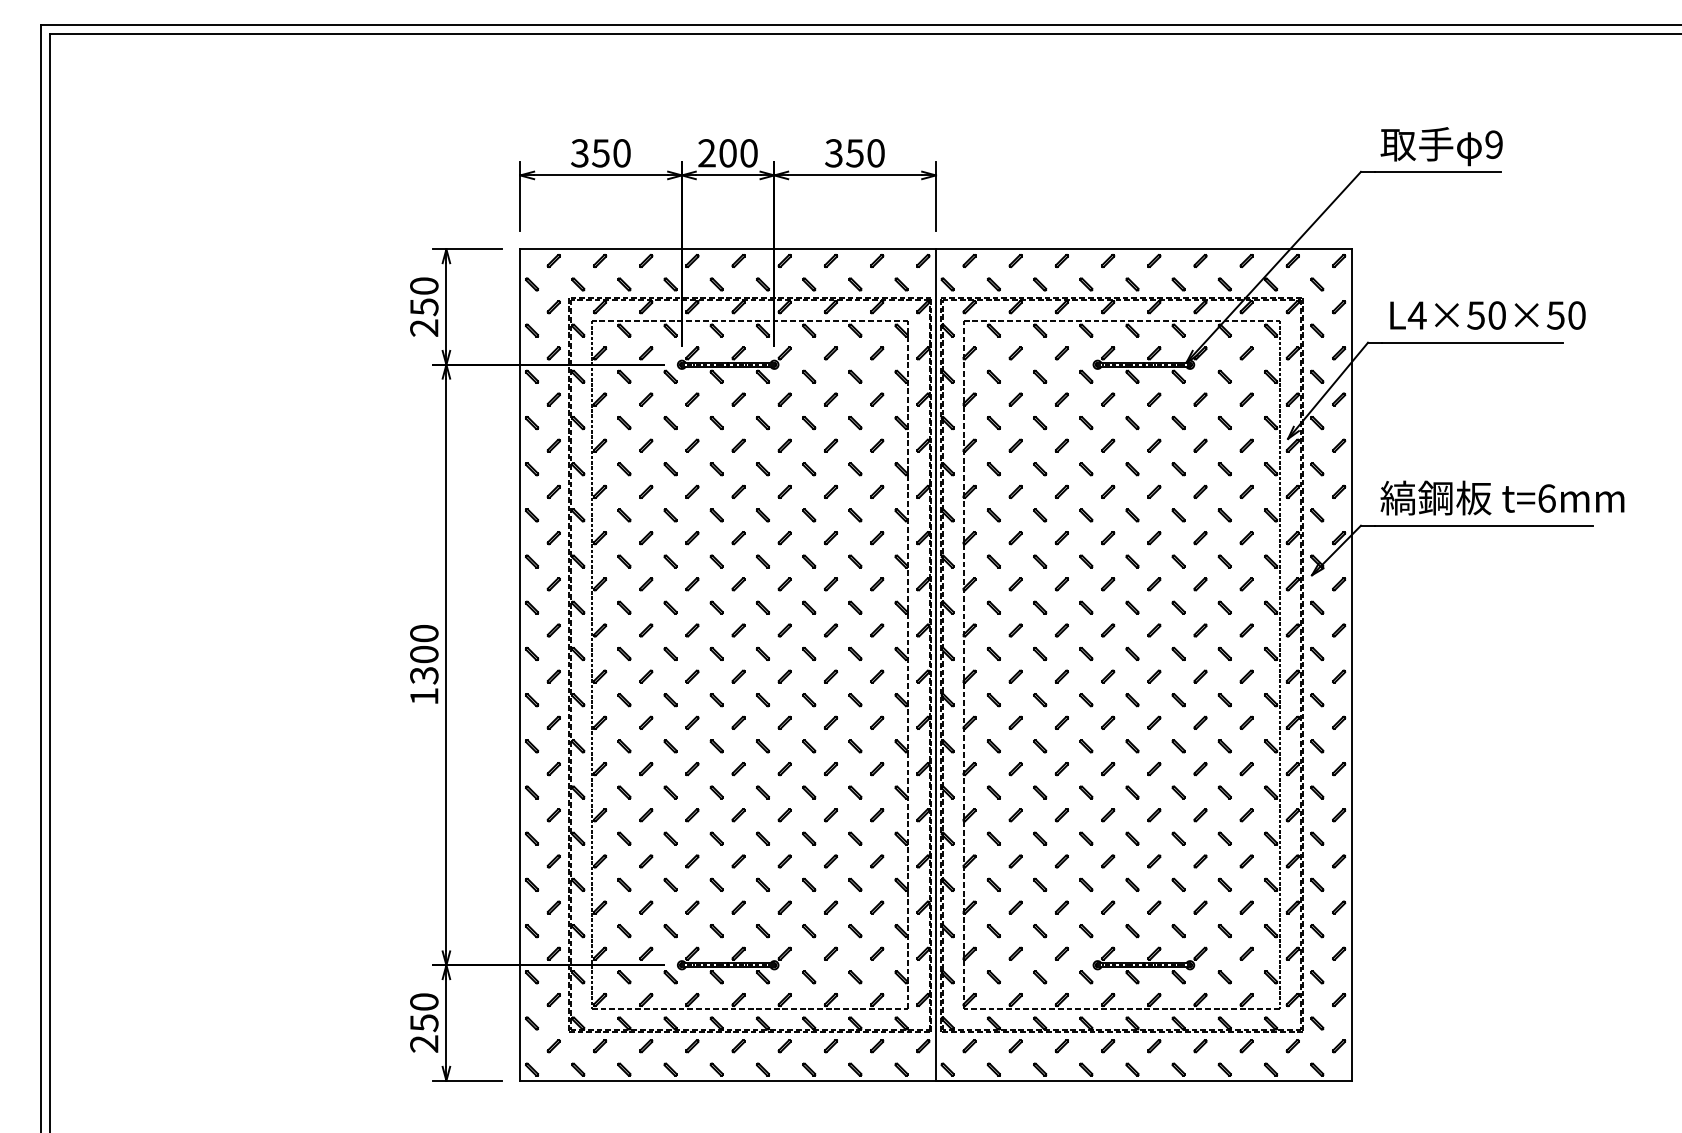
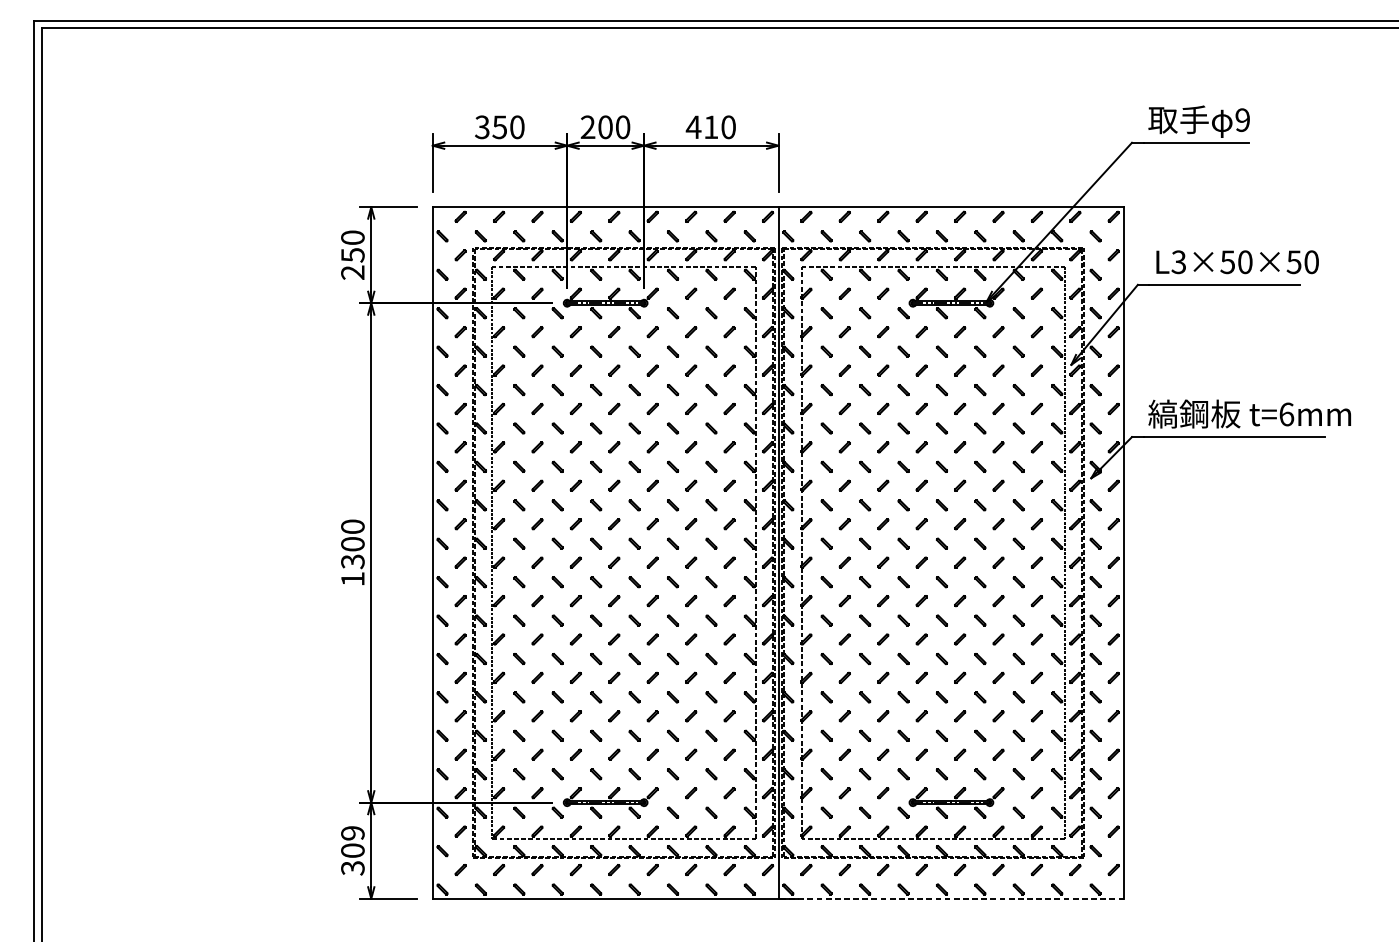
text: (843, 153) -> (701, 127), 350 -> 410
text: (1416, 315) -> (1178, 262), L4×50×50 -> L3×50×50
text: (424, 1023) -> (353, 851), 250 -> 309
line: (1143, 1080) -> (951, 898), solid -> dashed

